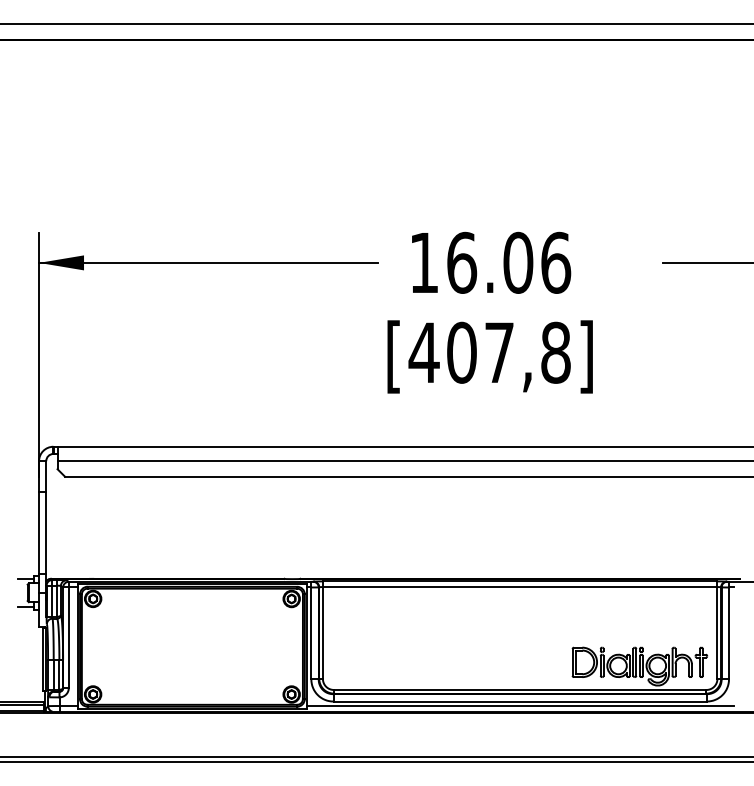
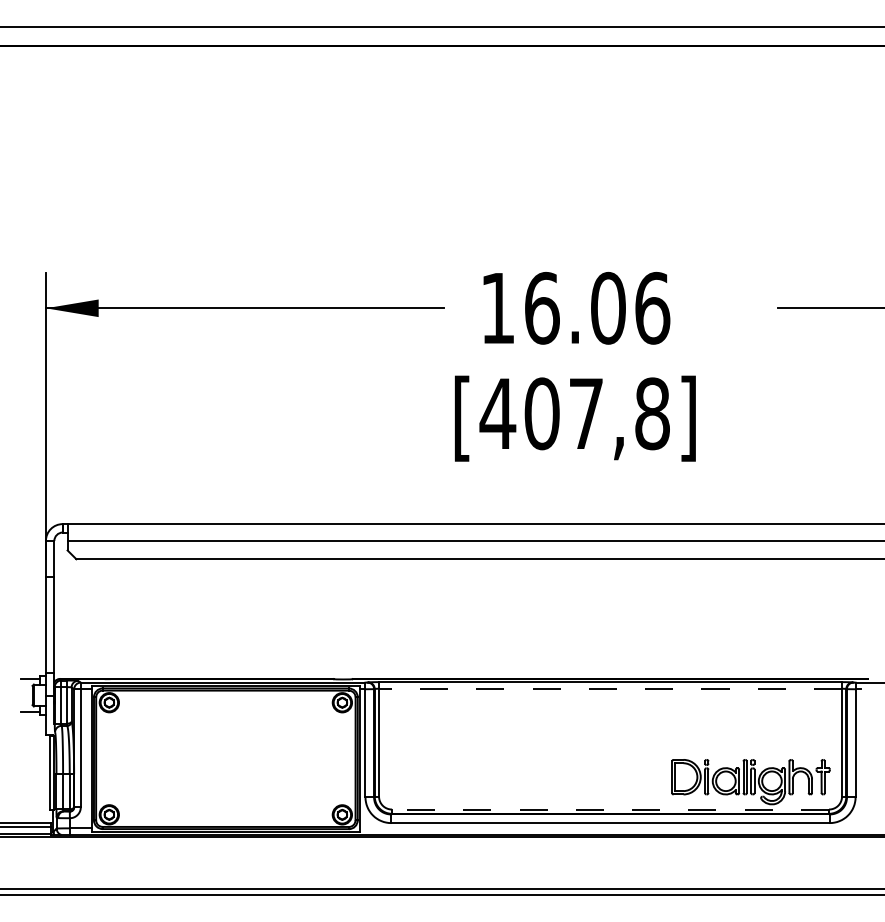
line: (519, 587) -> (609, 689), solid -> dashed
line: (519, 689) -> (609, 808), solid -> dashed
line: (519, 706) -> (609, 828), removed

